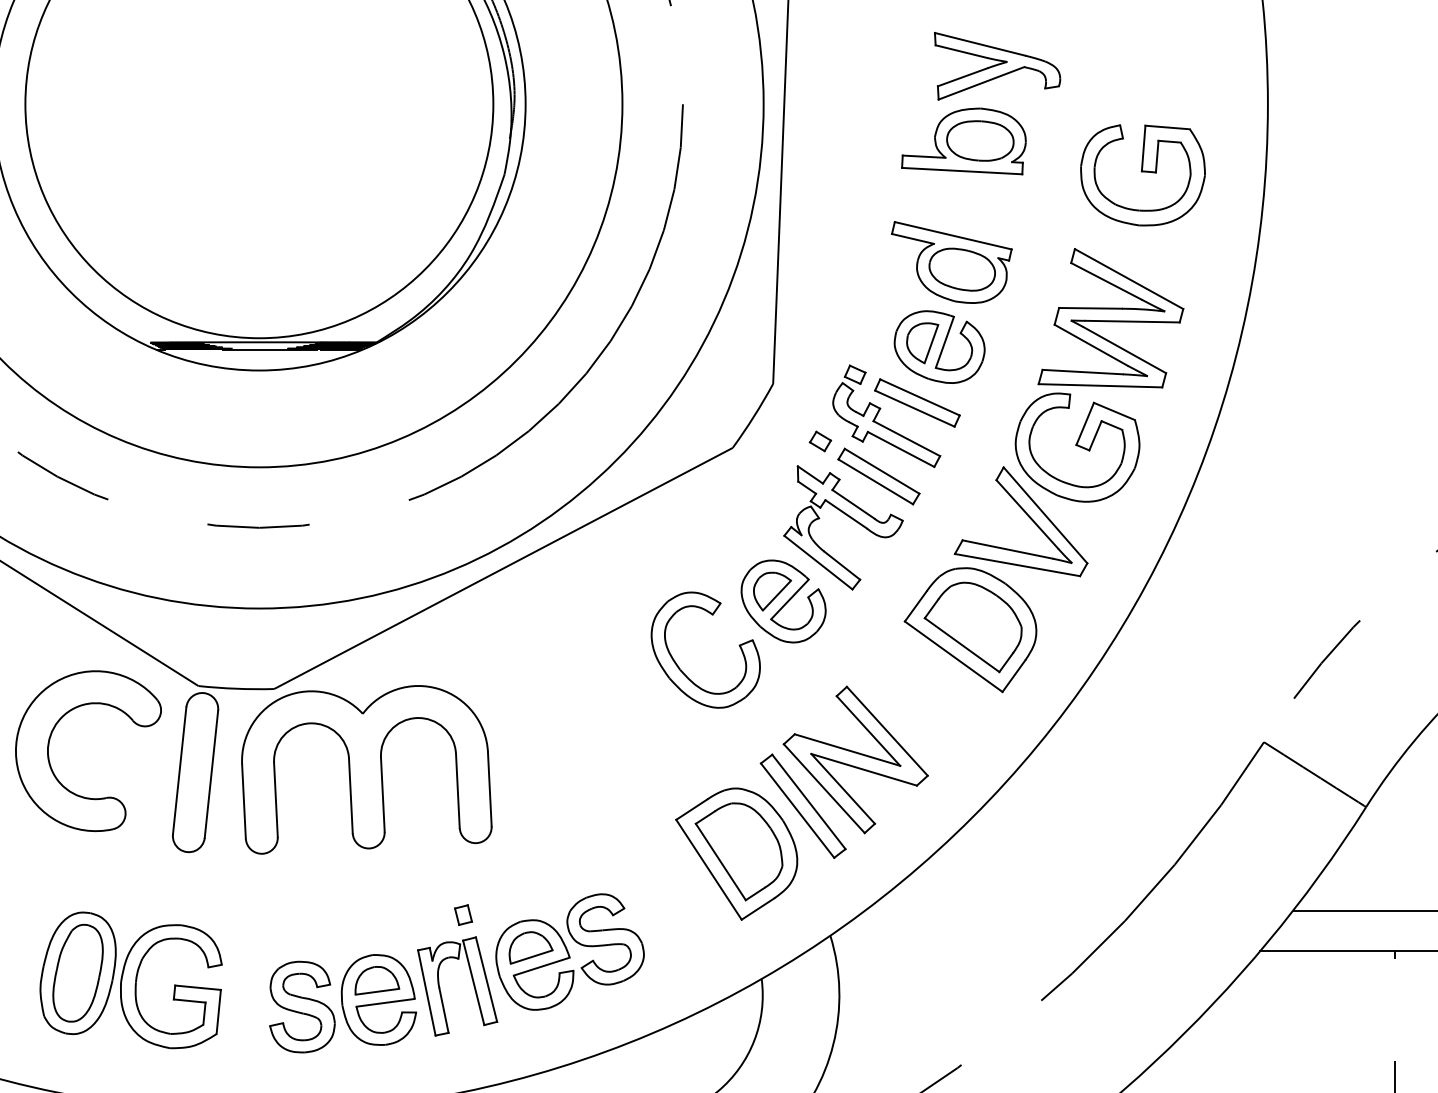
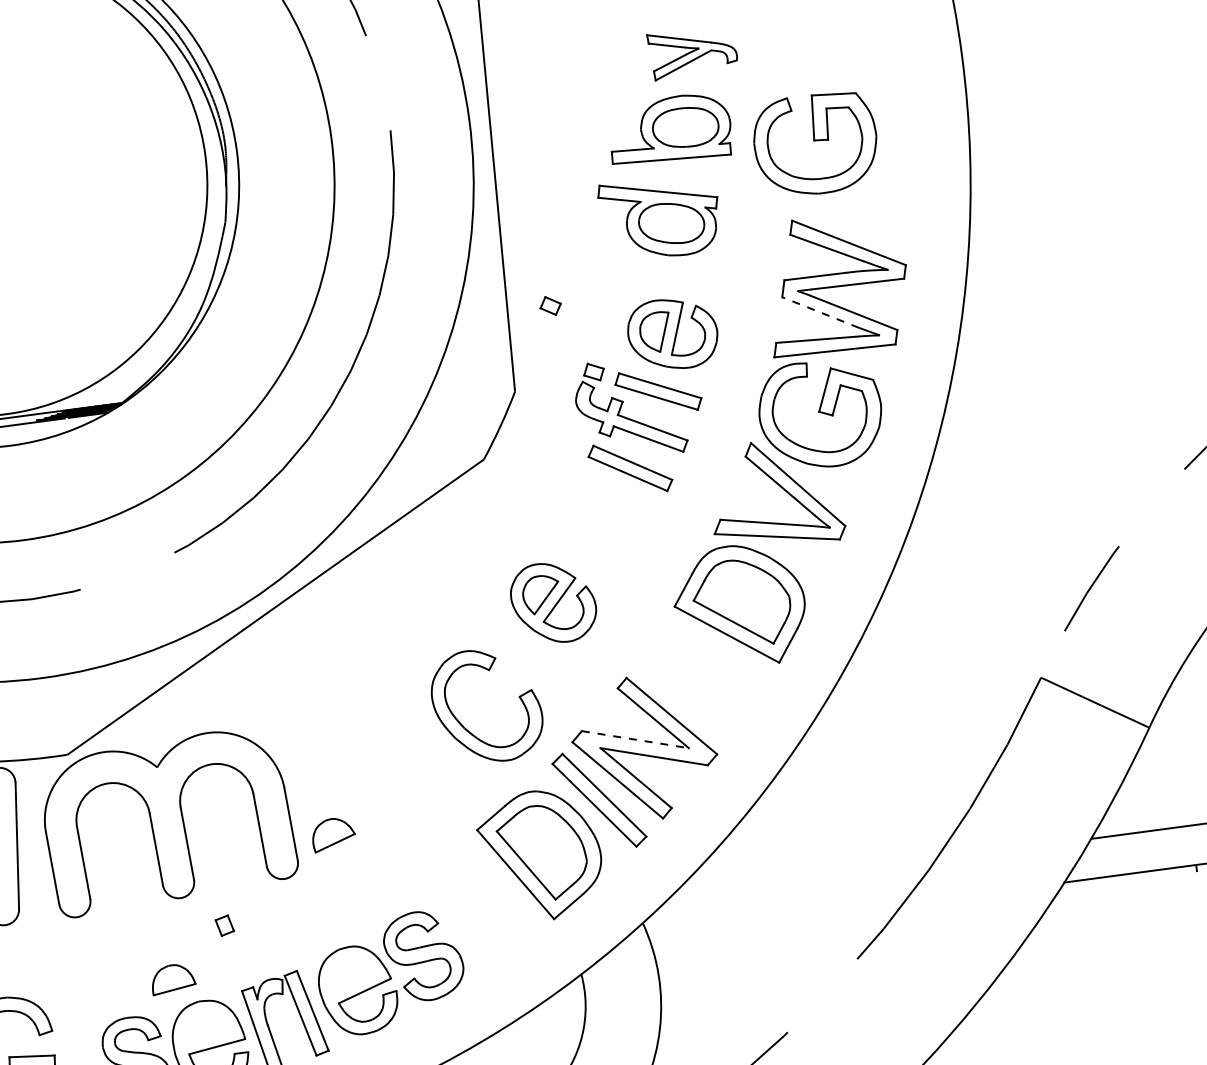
part: (997, 66) -> (692, 52), size x0.7
part: (1142, 175) -> (815, 144), moved
part: (951, 262) -> (660, 217), moved
line: (1091, 345) -> (820, 312), solid -> dashed
part: (820, 441) -> (550, 306), moved
part: (848, 517) -> (606, 512), removed
part: (683, 671) -> (468, 729), moved
line: (848, 750) -> (636, 739), solid -> dashed
part: (463, 914) -> (224, 925), moved
part: (530, 947) -> (332, 834), moved
part: (377, 980) -> (173, 978), moved

